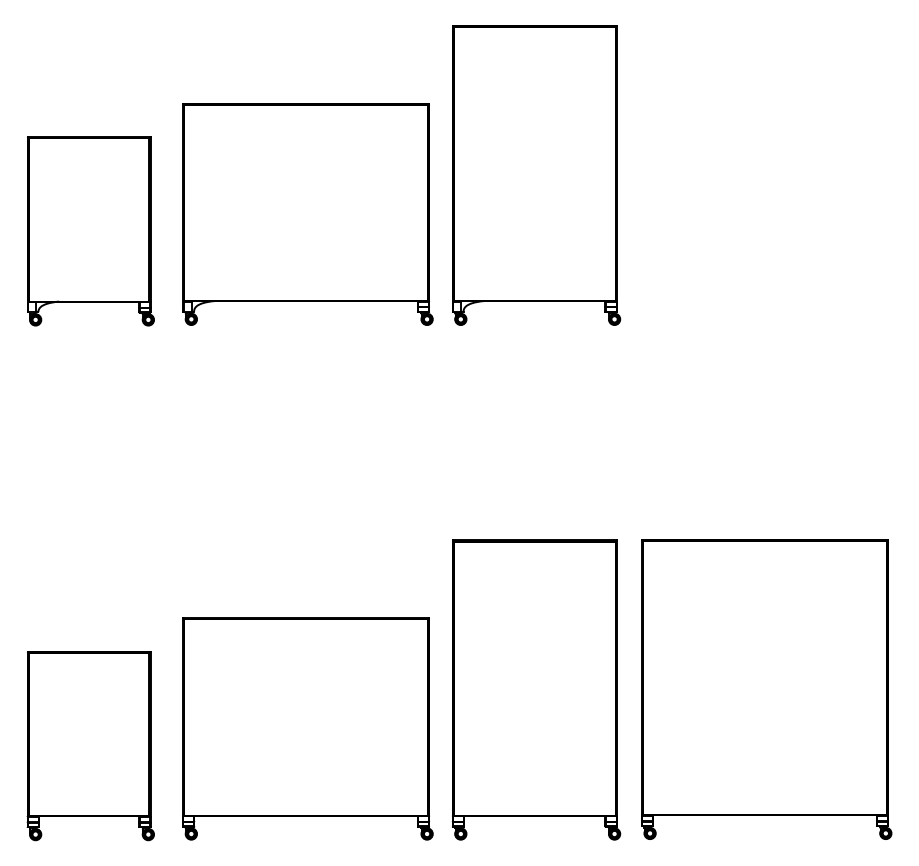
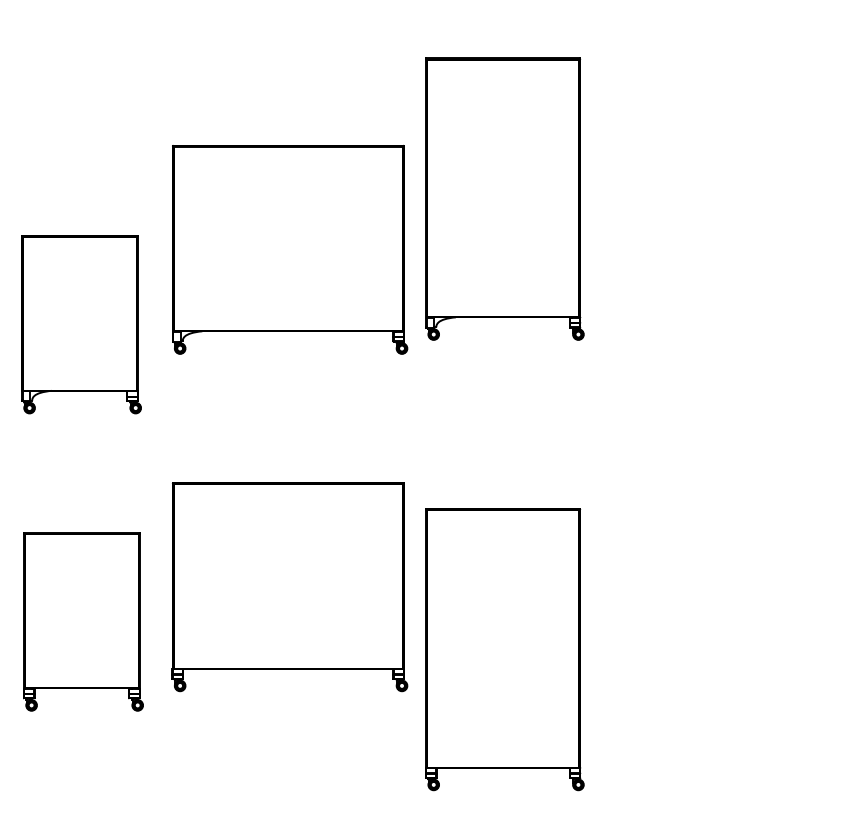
part: (536, 174) -> (504, 198), moved
part: (308, 214) -> (290, 249), moved
part: (90, 231) -> (81, 324), moved
part: (766, 689) -> (721, 648), removed
part: (307, 729) -> (289, 587), moved
part: (90, 745) -> (83, 621), moved

